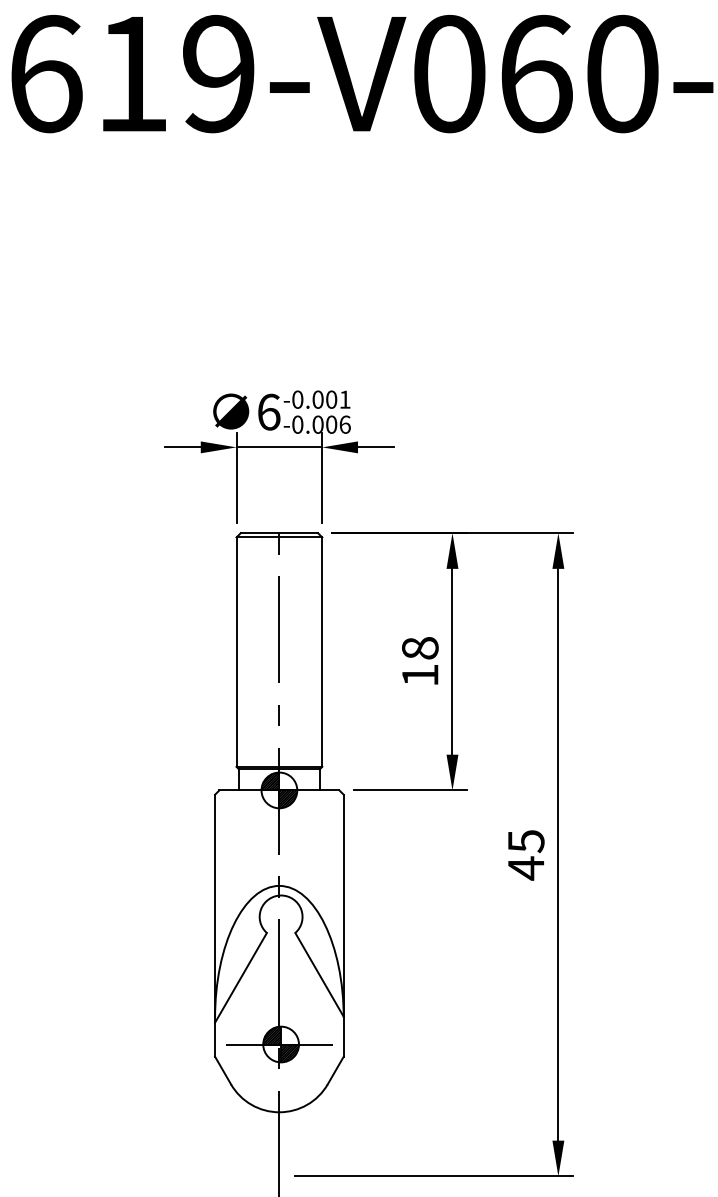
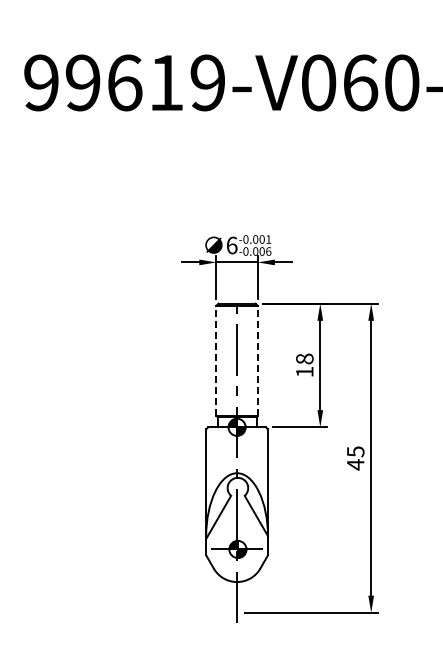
line: (236, 651) -> (216, 360), solid -> dashed
line: (321, 651) -> (257, 360), solid -> dashed

